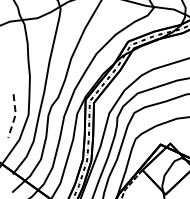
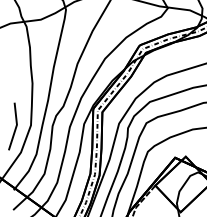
line: (15, 116) -> (16, 127), dashed -> solid

